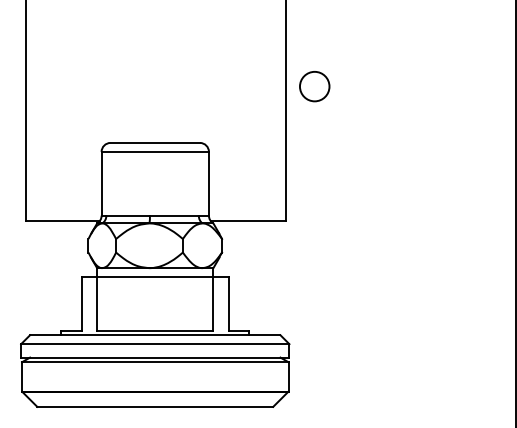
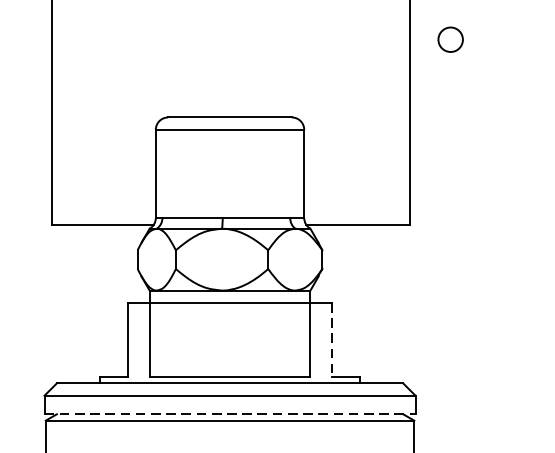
circle: (314, 86) -> (450, 39), size x0.6
line: (229, 303) -> (332, 339), solid -> dashed
line: (155, 357) -> (230, 414), solid -> dashed

